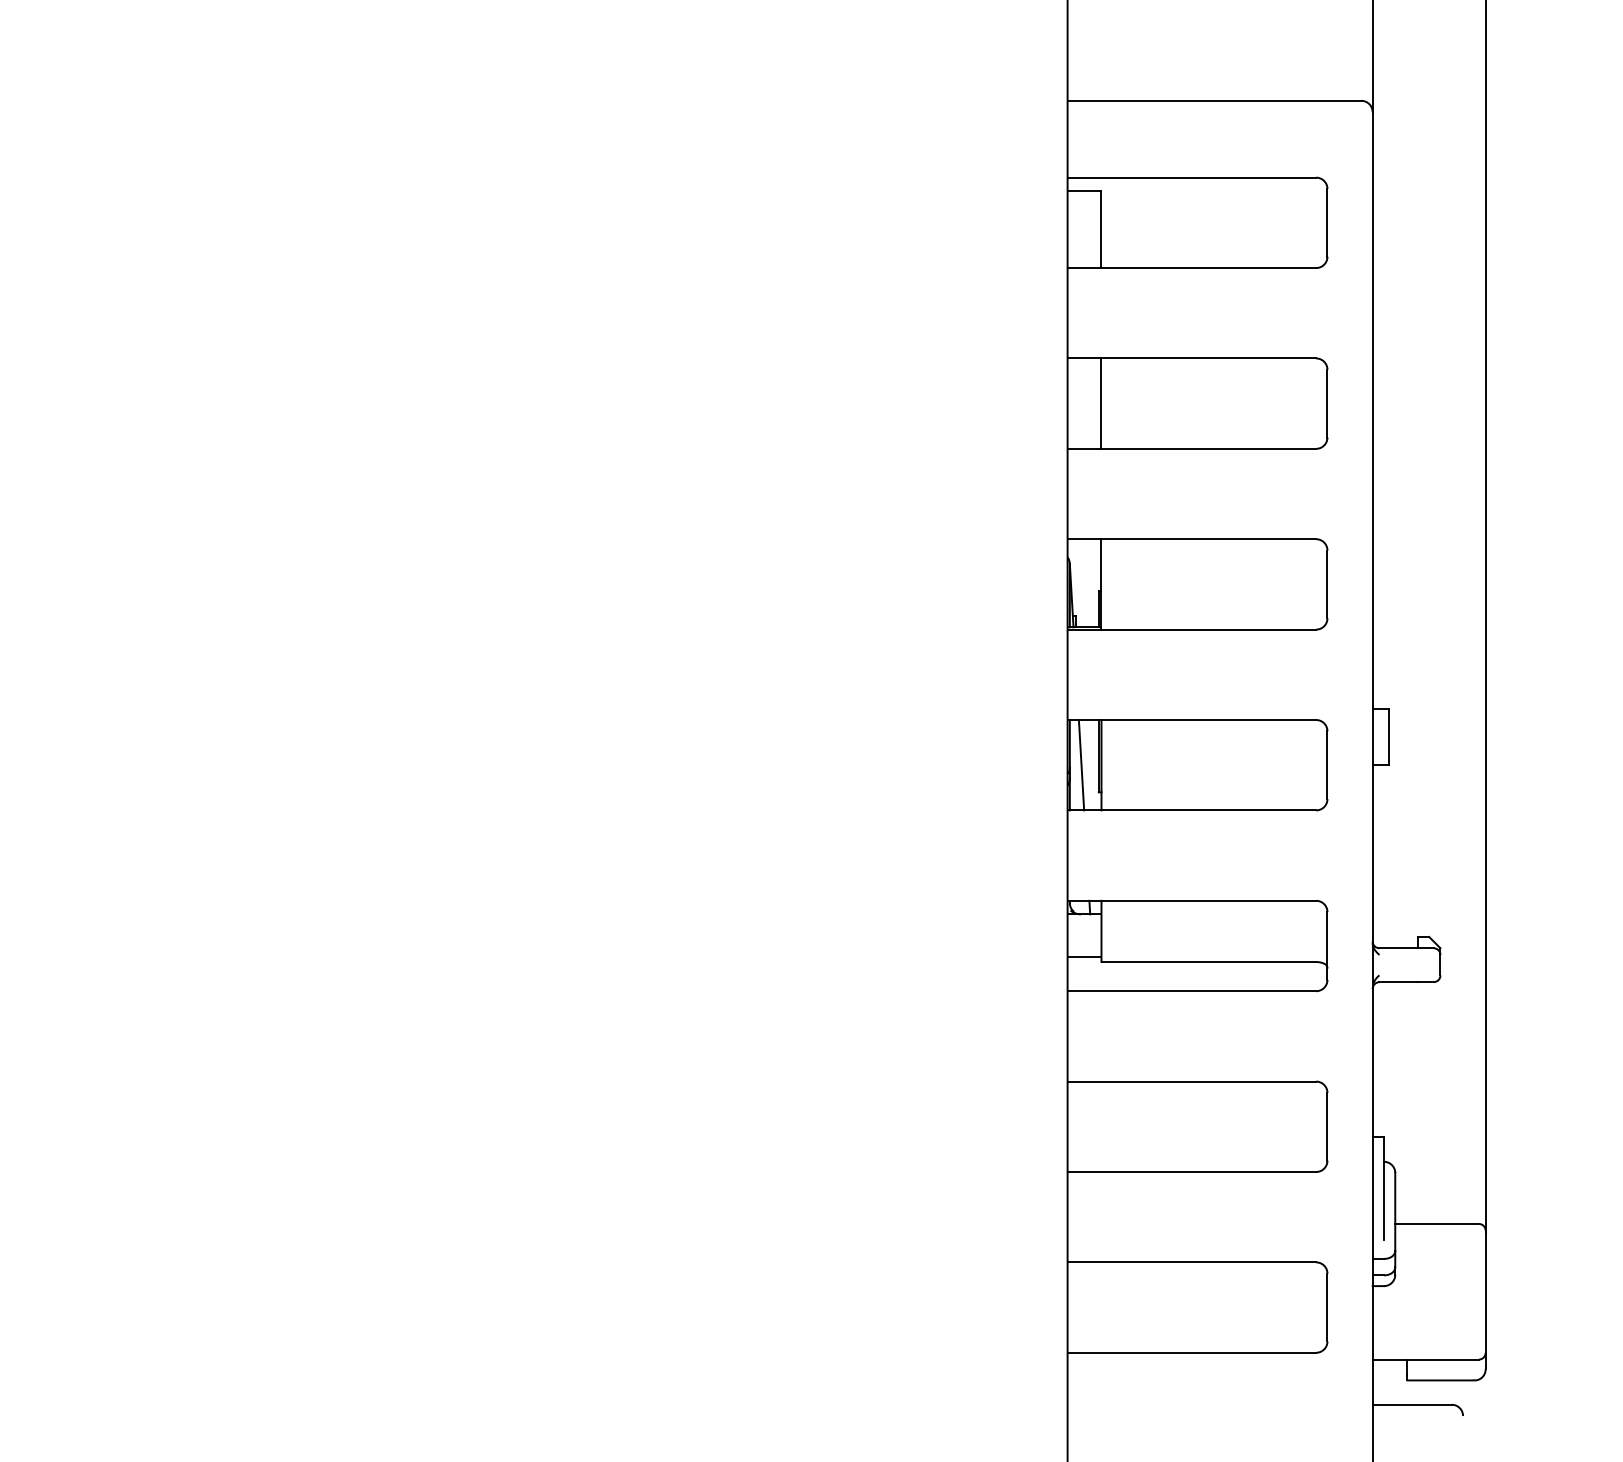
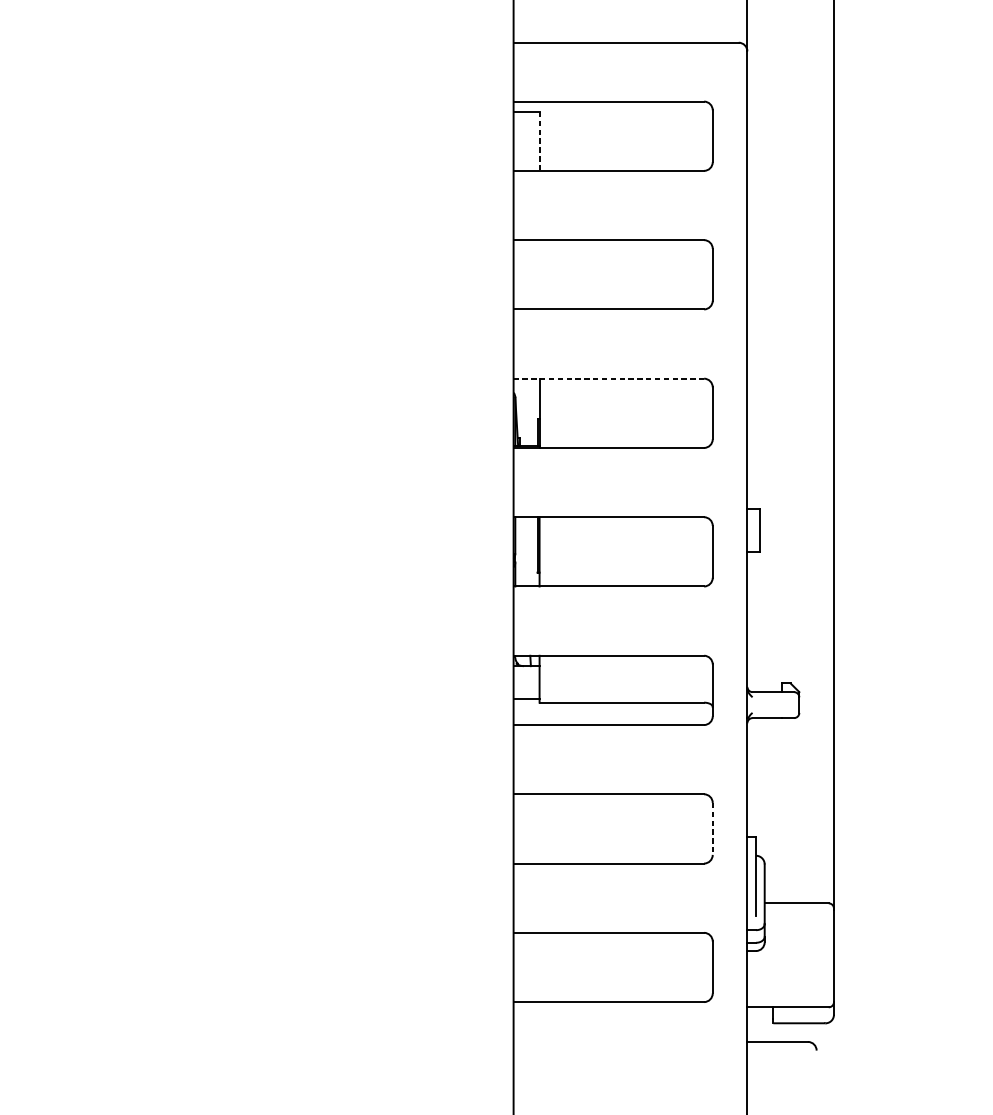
line: (1101, 230) -> (539, 142), solid -> dashed
line: (1101, 403) -> (539, 274), removed
line: (1192, 539) -> (609, 378), solid -> dashed
line: (1081, 765) -> (524, 552), removed
line: (1327, 1126) -> (712, 828), solid -> dashed

